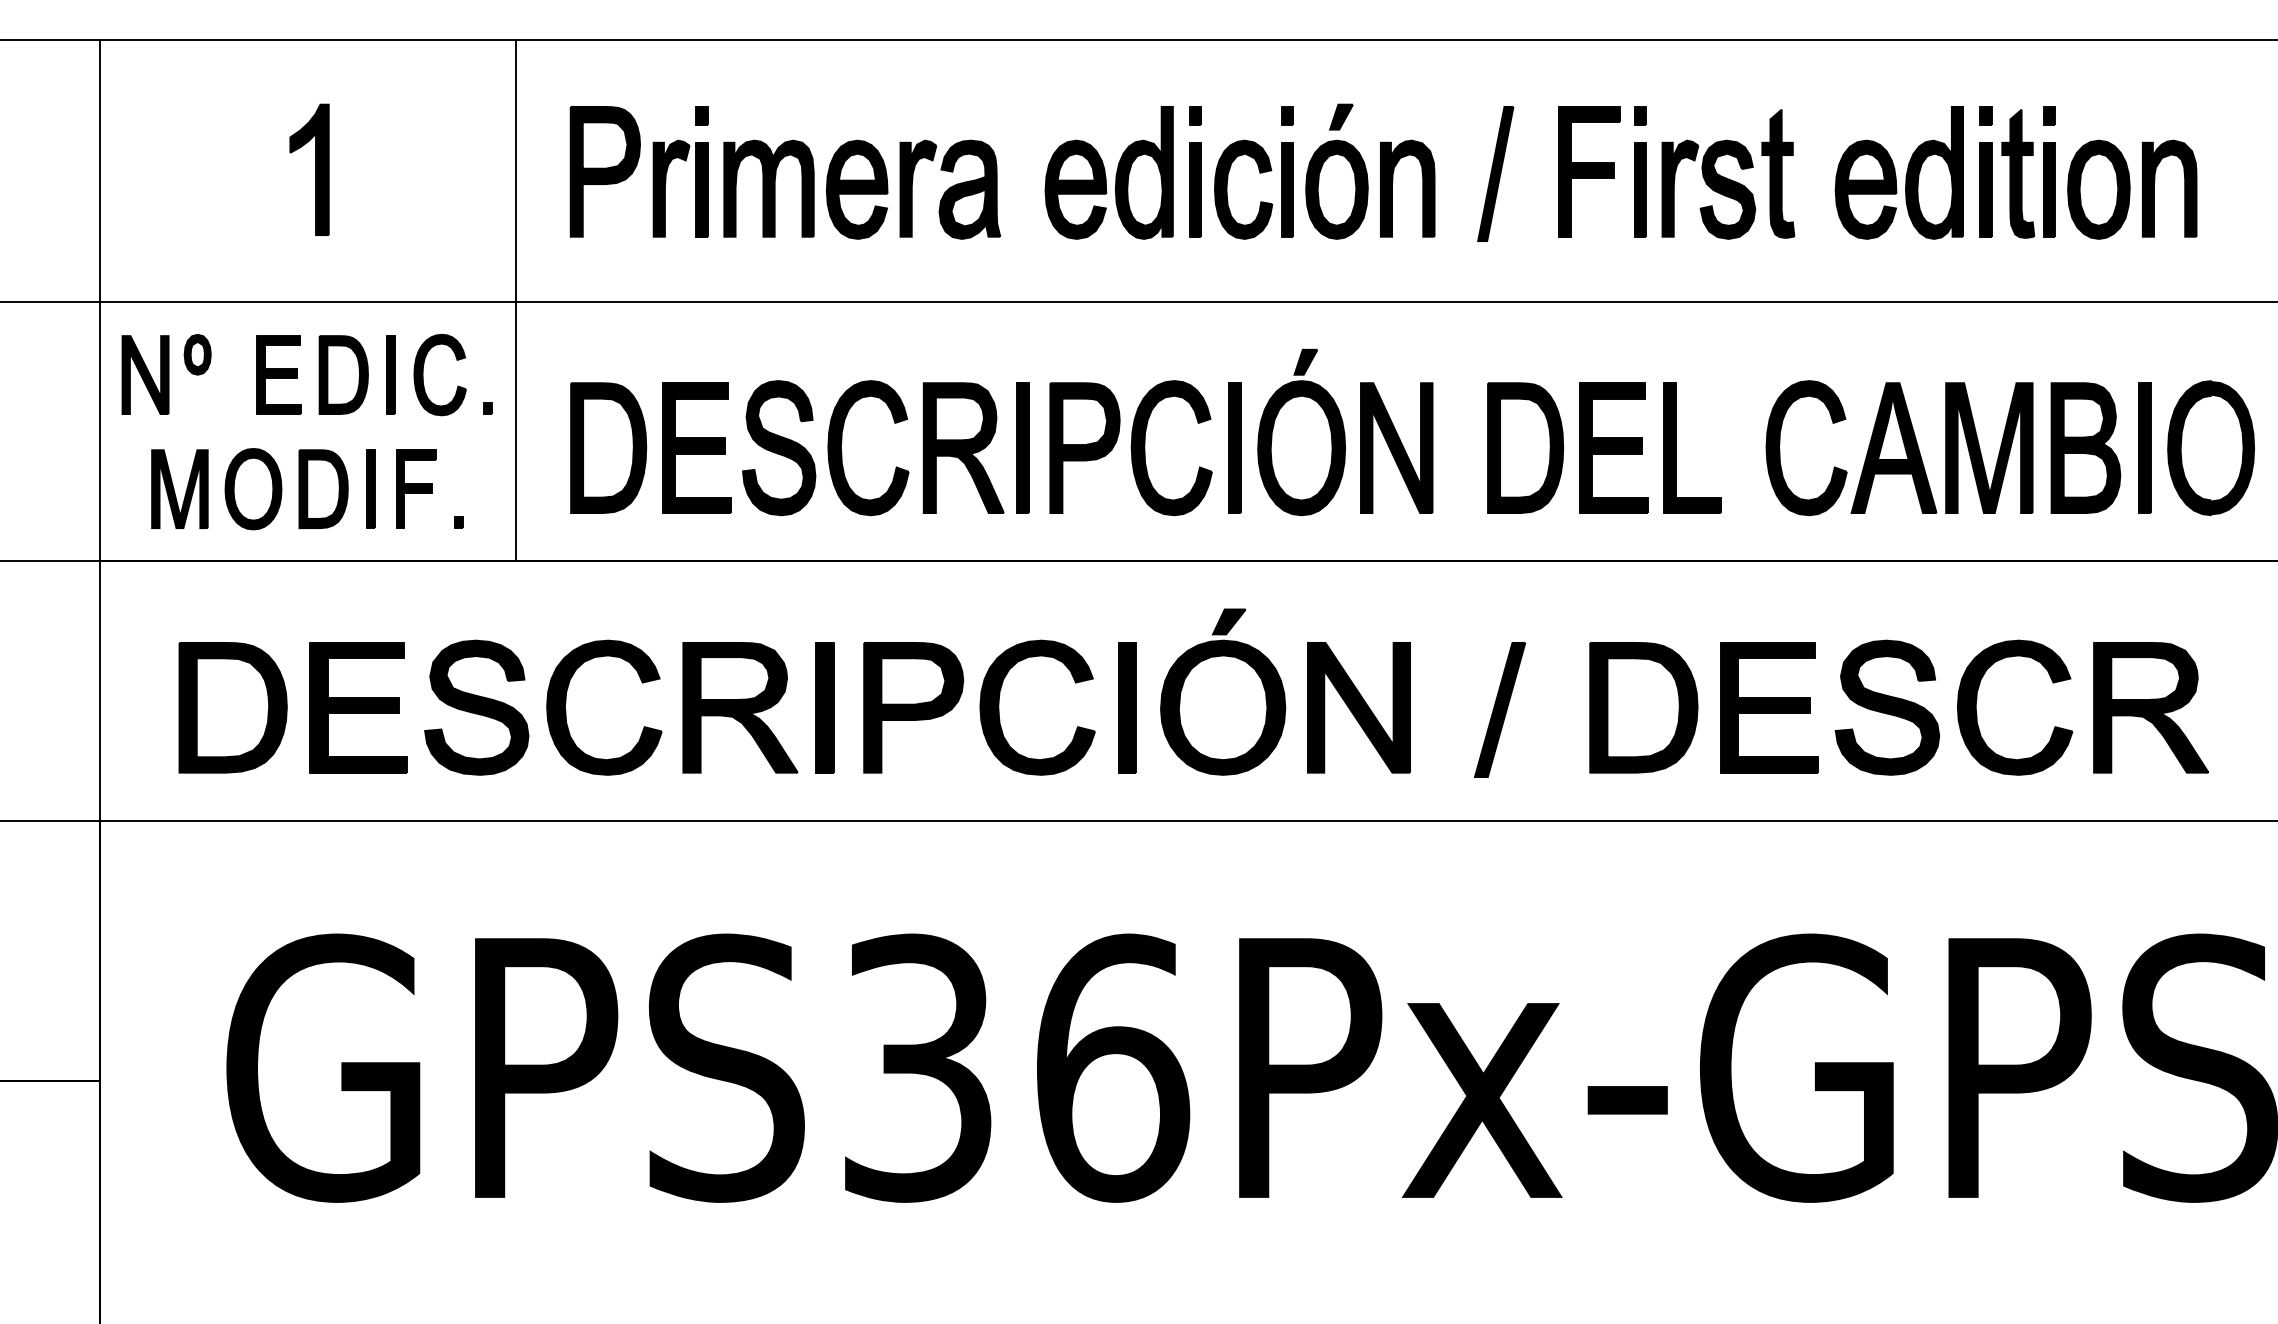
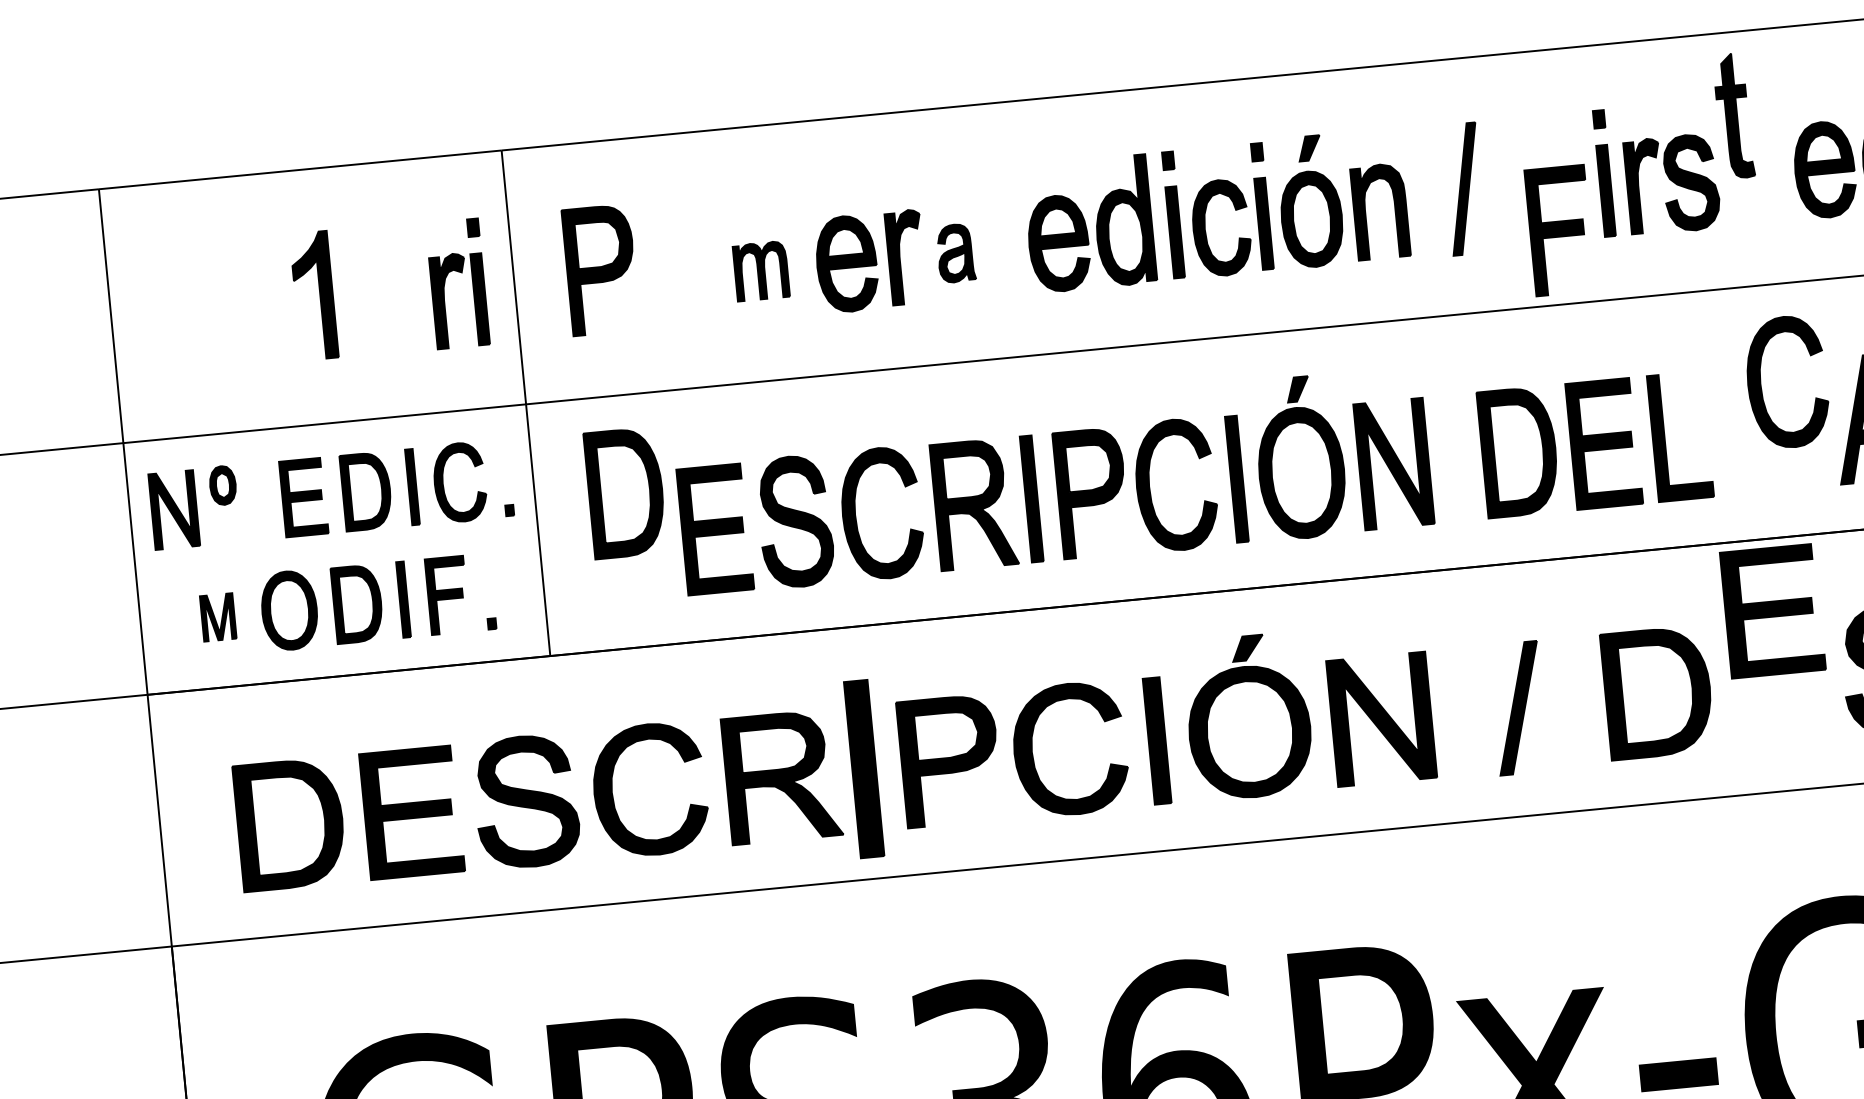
part: (685, 161) -> (461, 273), moved
part: (1589, 171) -> (1560, 230), moved
part: (1778, 173) -> (1733, 115), moved
part: (768, 188) -> (760, 271), size x0.6
part: (969, 189) -> (955, 253), size x0.6
part: (608, 447) -> (625, 492), moved
part: (1780, 449) -> (1761, 385), moved
part: (179, 488) -> (217, 616), size x0.6
part: (824, 707) -> (863, 768), size x1.4
part: (1769, 707) -> (1772, 610), moved

